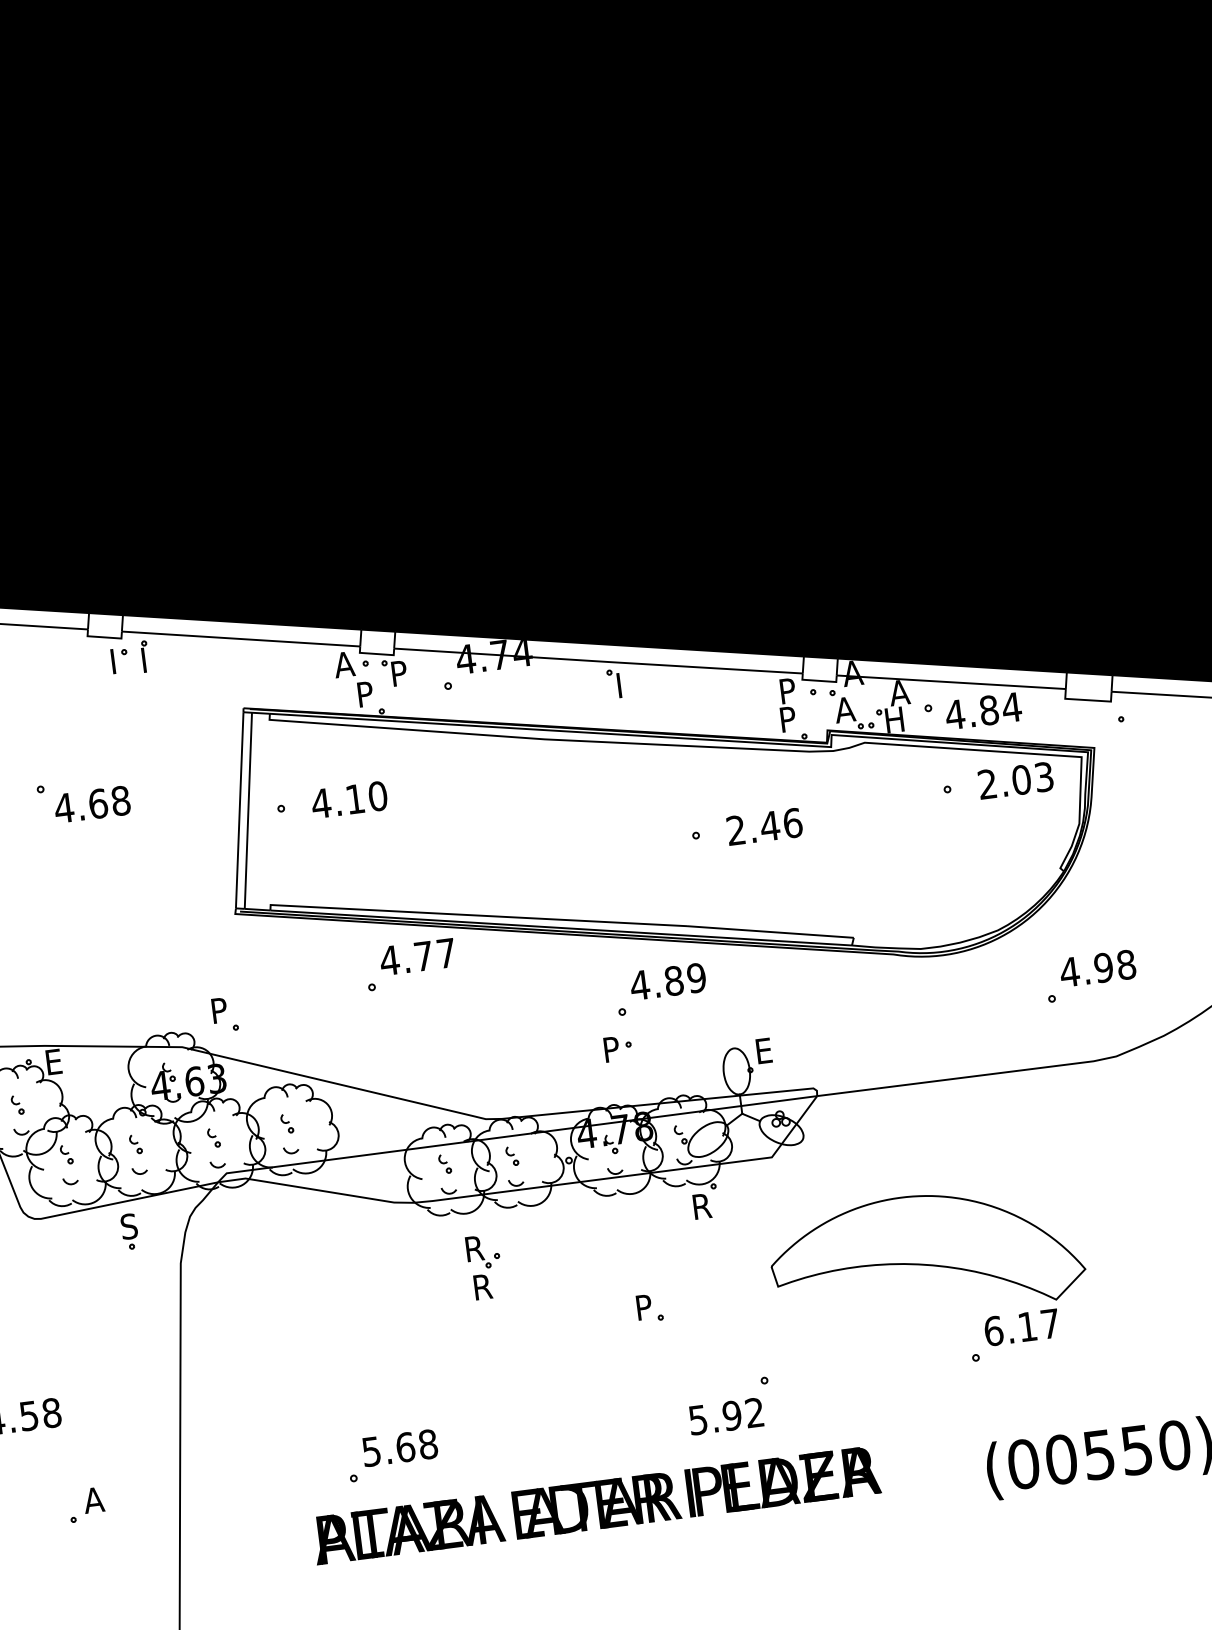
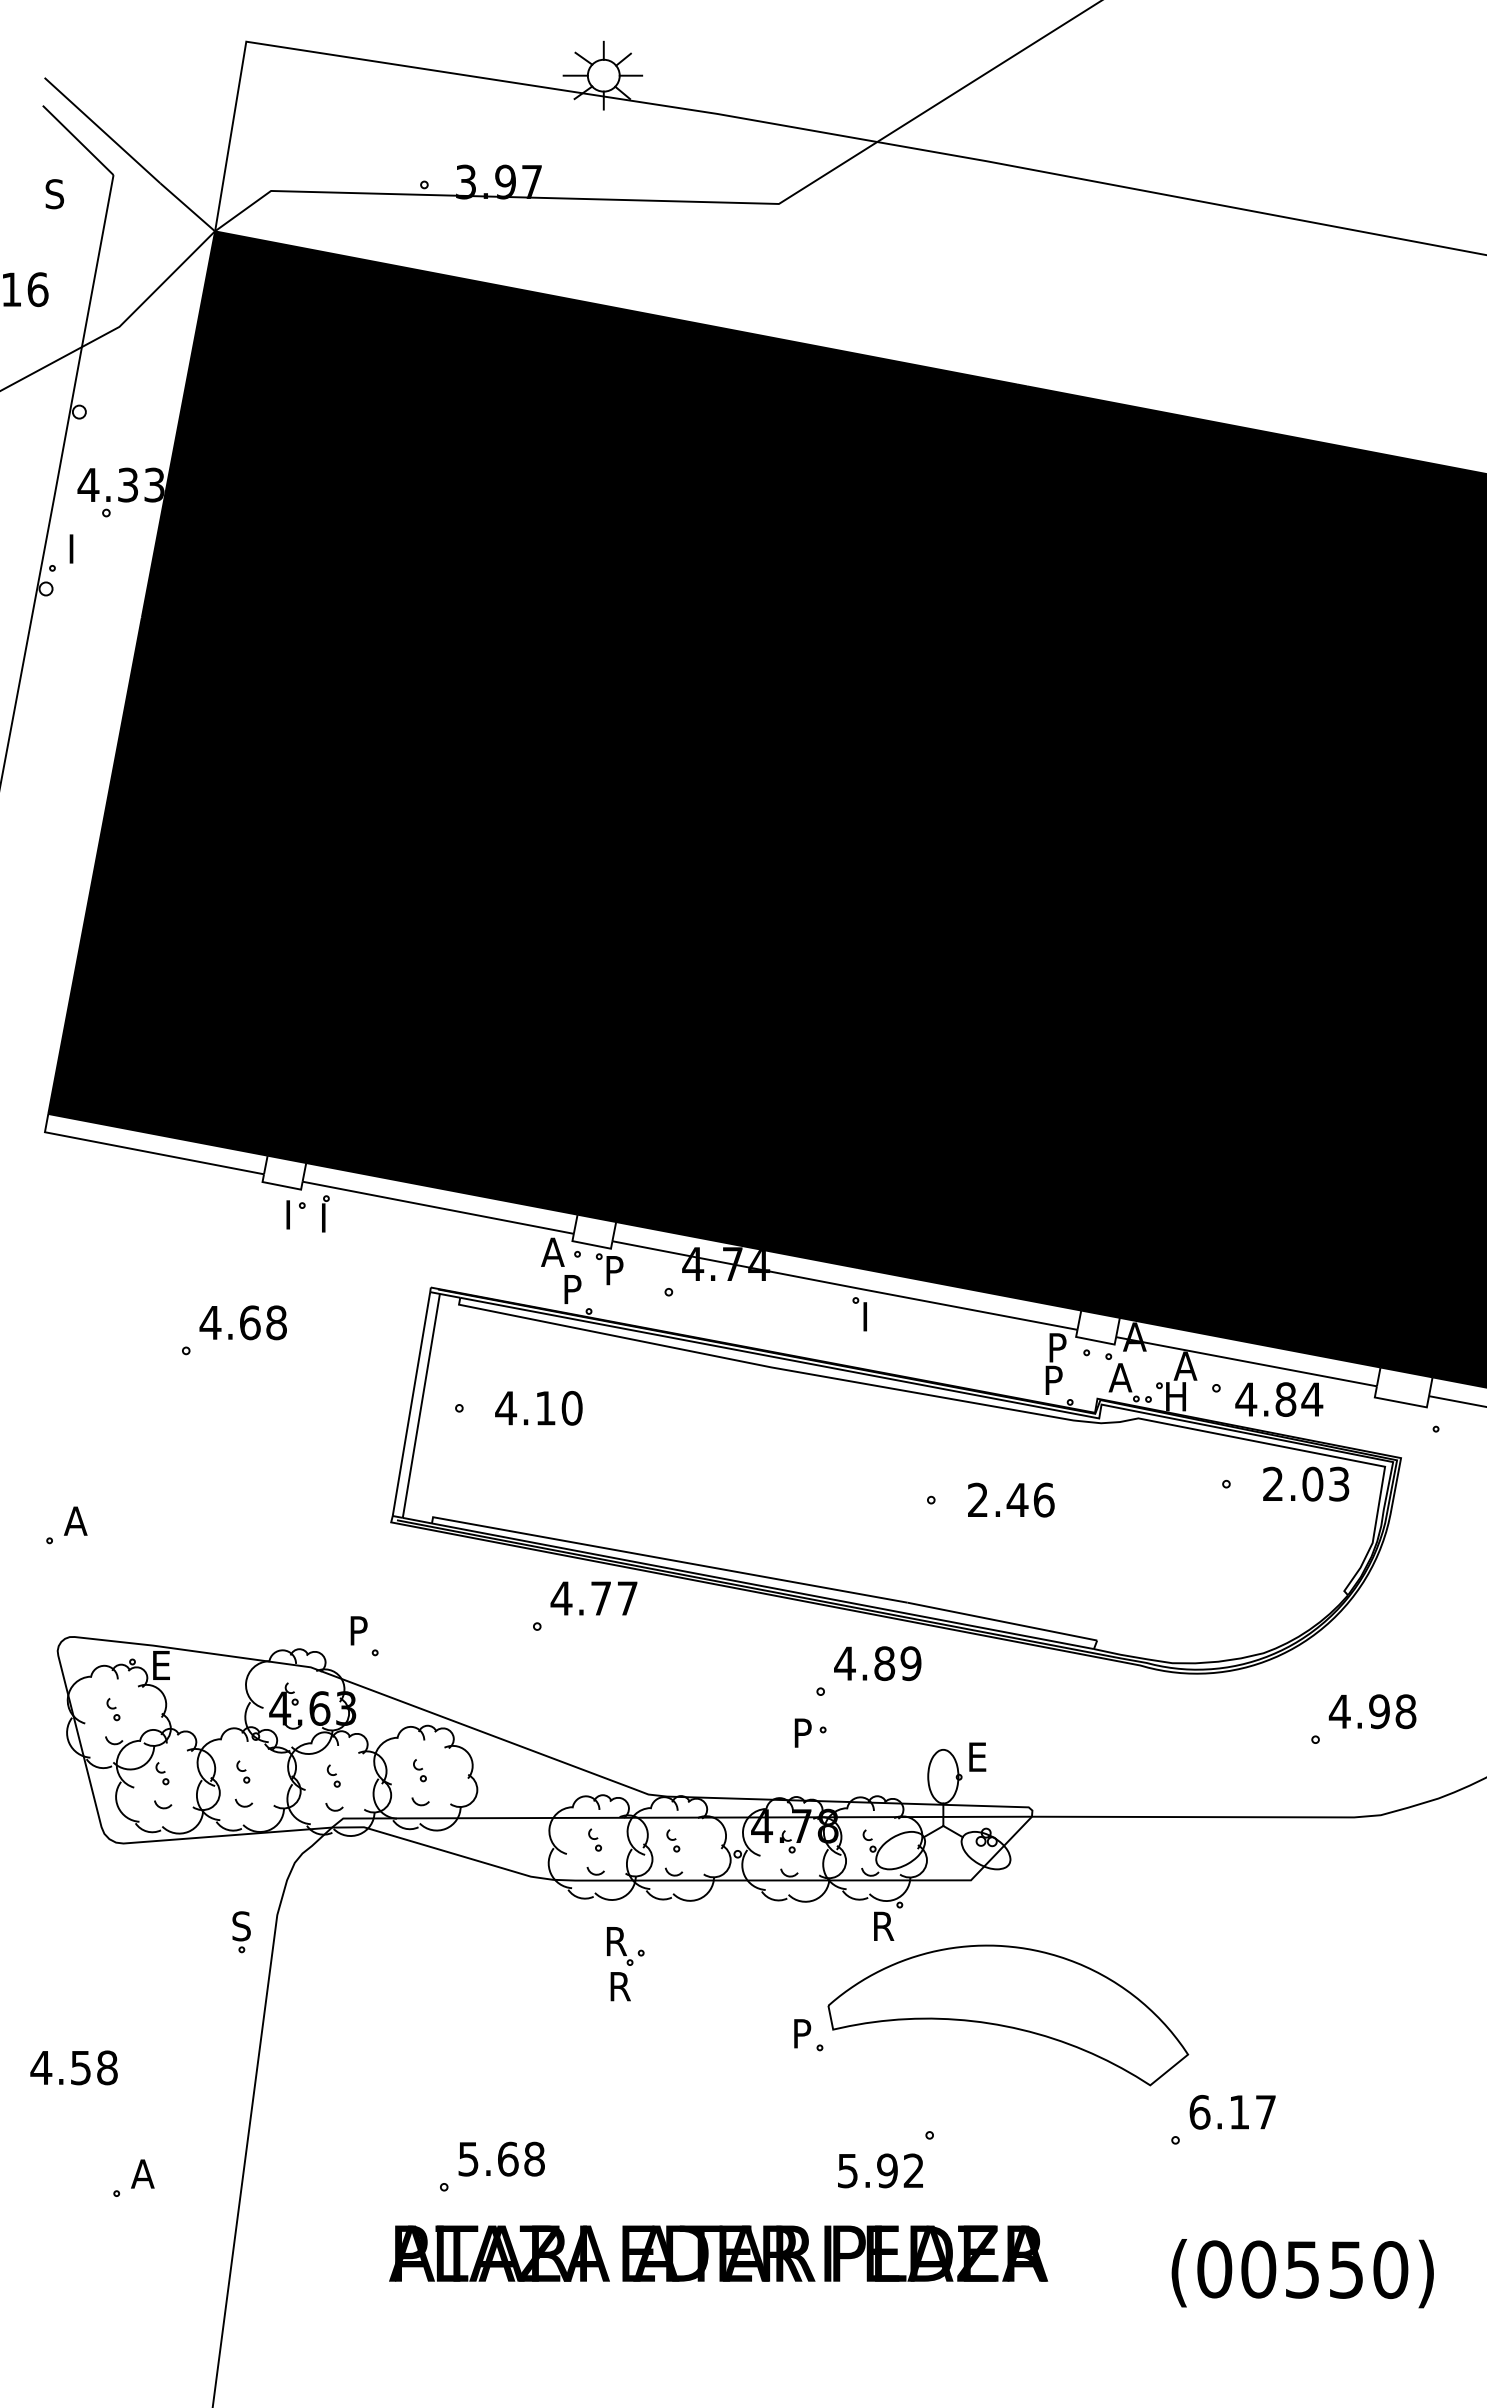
text: (91, 804) -> (242, 1322), moved
part: (129, 1231) -> (241, 1932), moved
part: (927, 1255) -> (1008, 2015), moved

